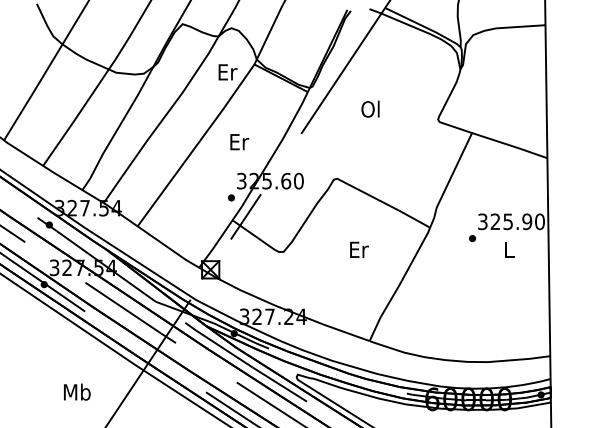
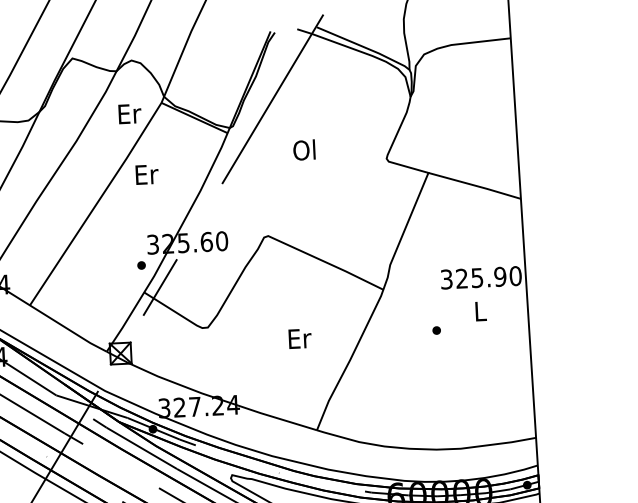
text: (239, 142) -> (146, 175), moved
part: (472, 238) -> (436, 330), moved
text: (359, 249) -> (300, 338), moved

